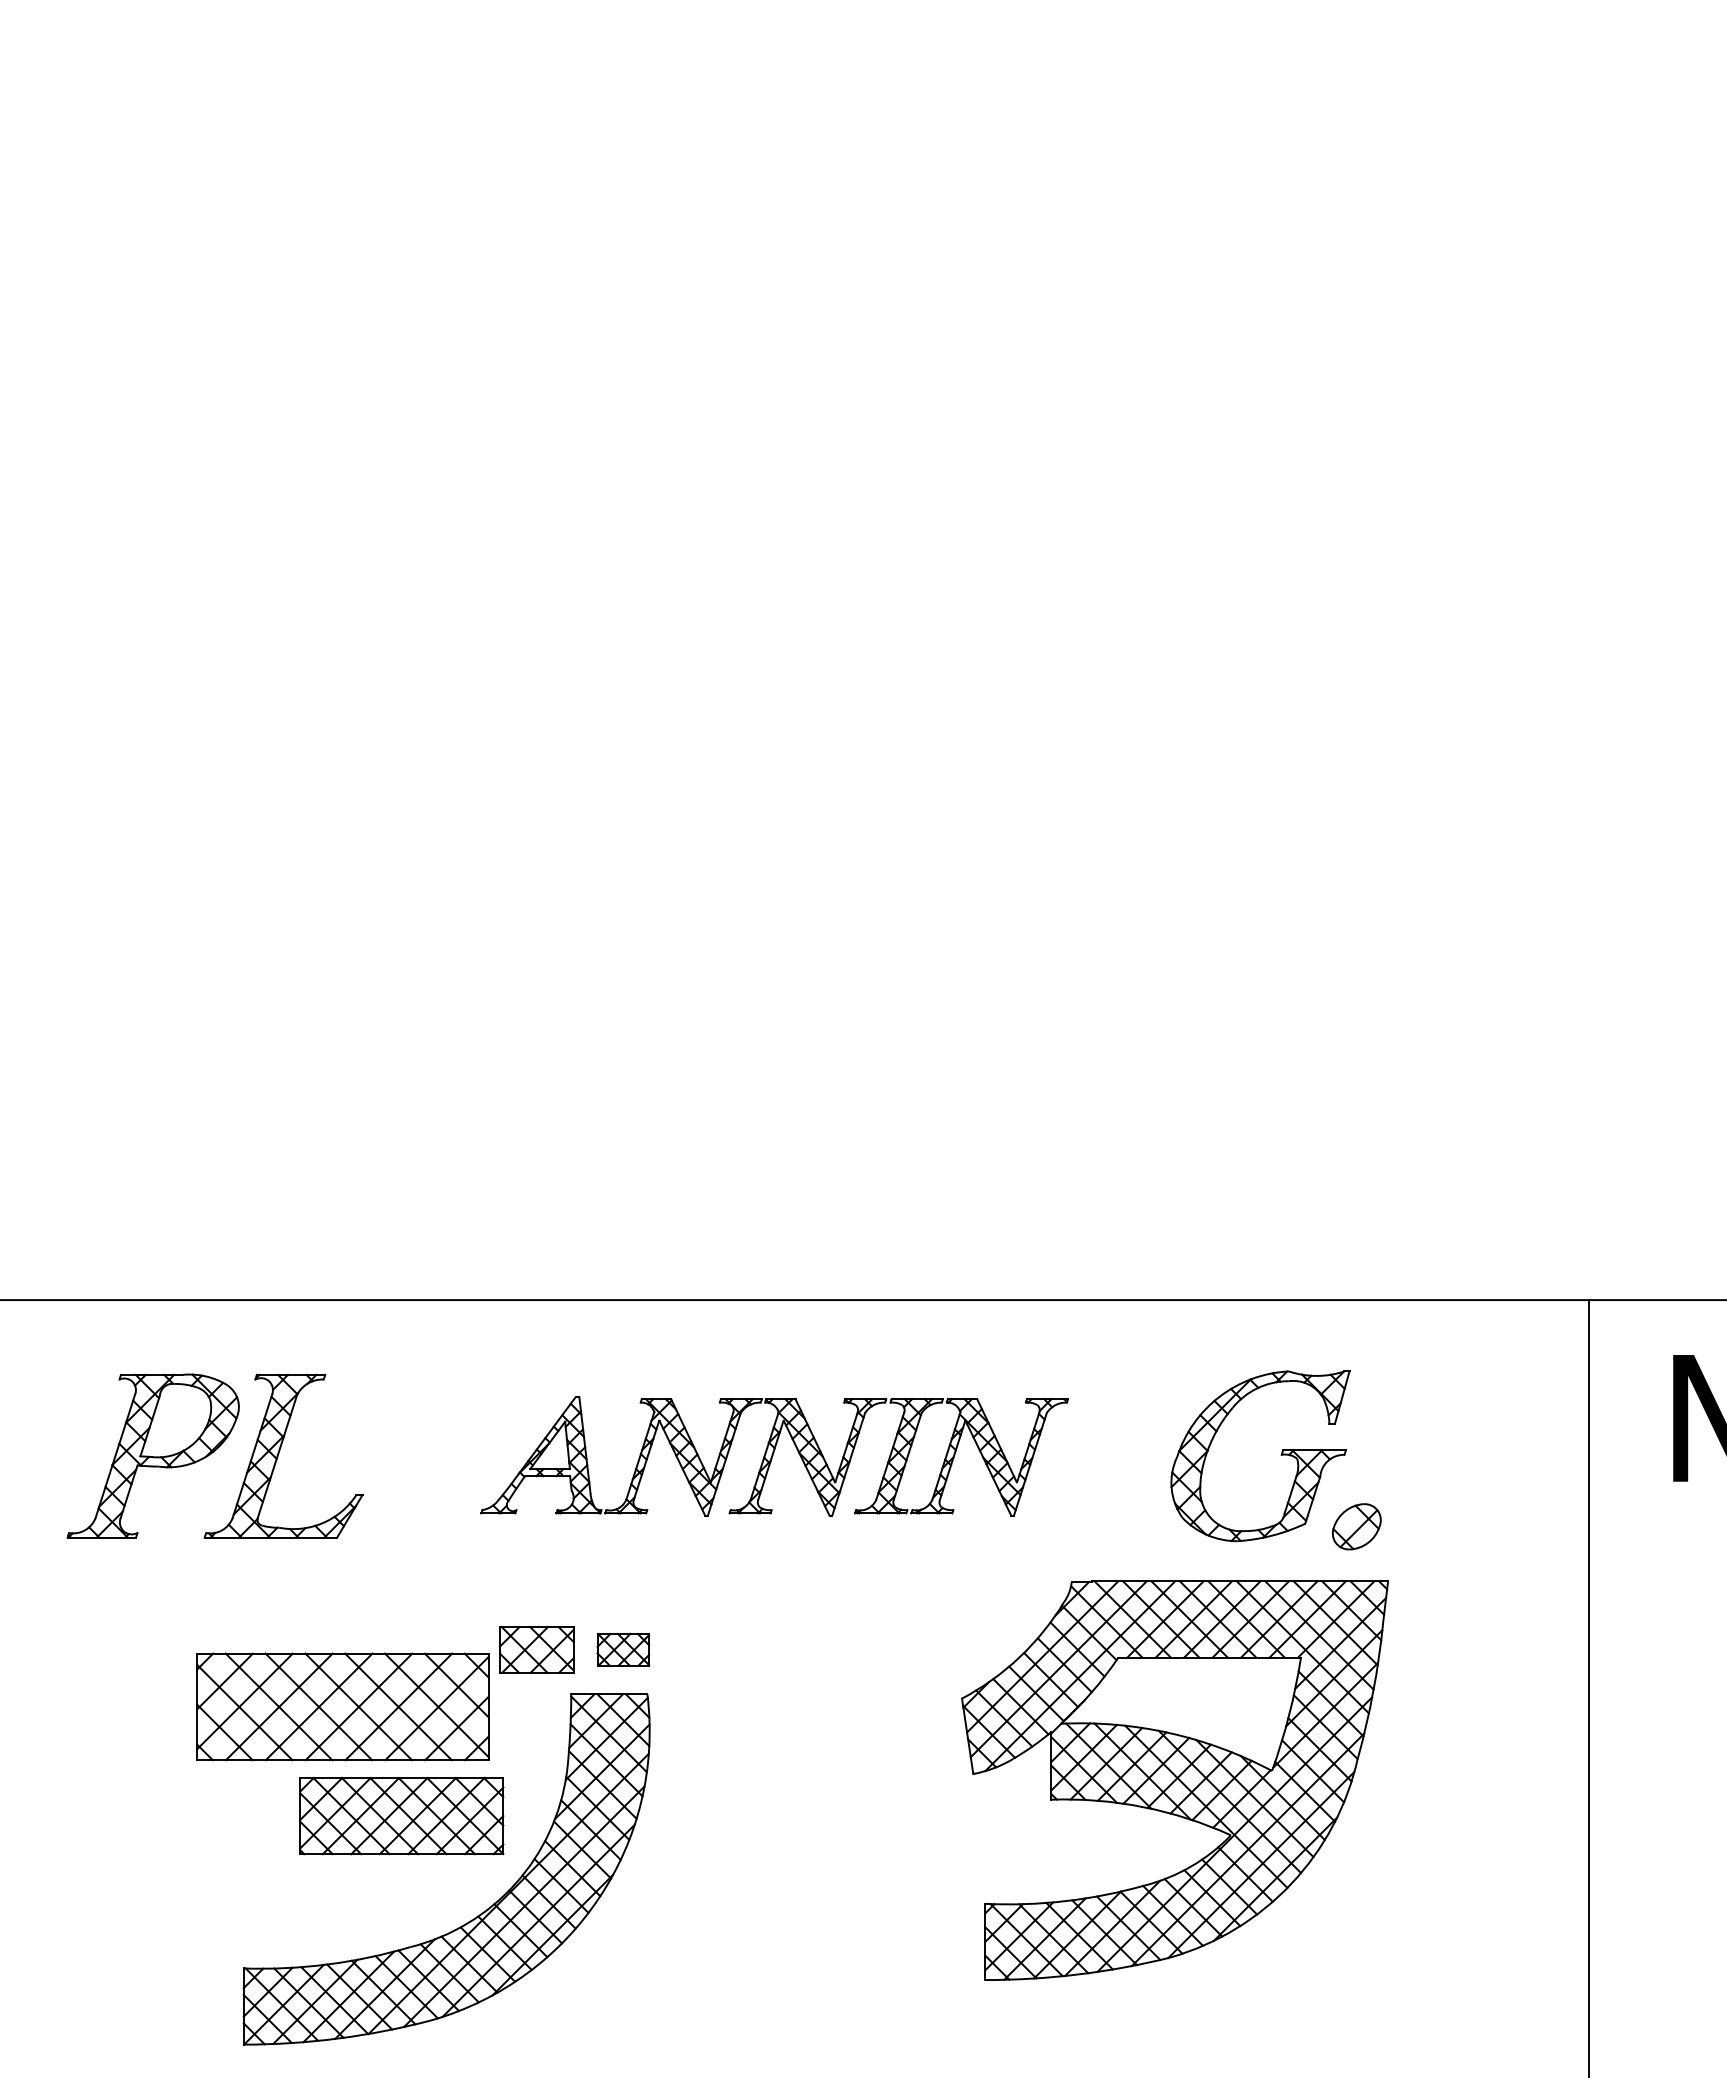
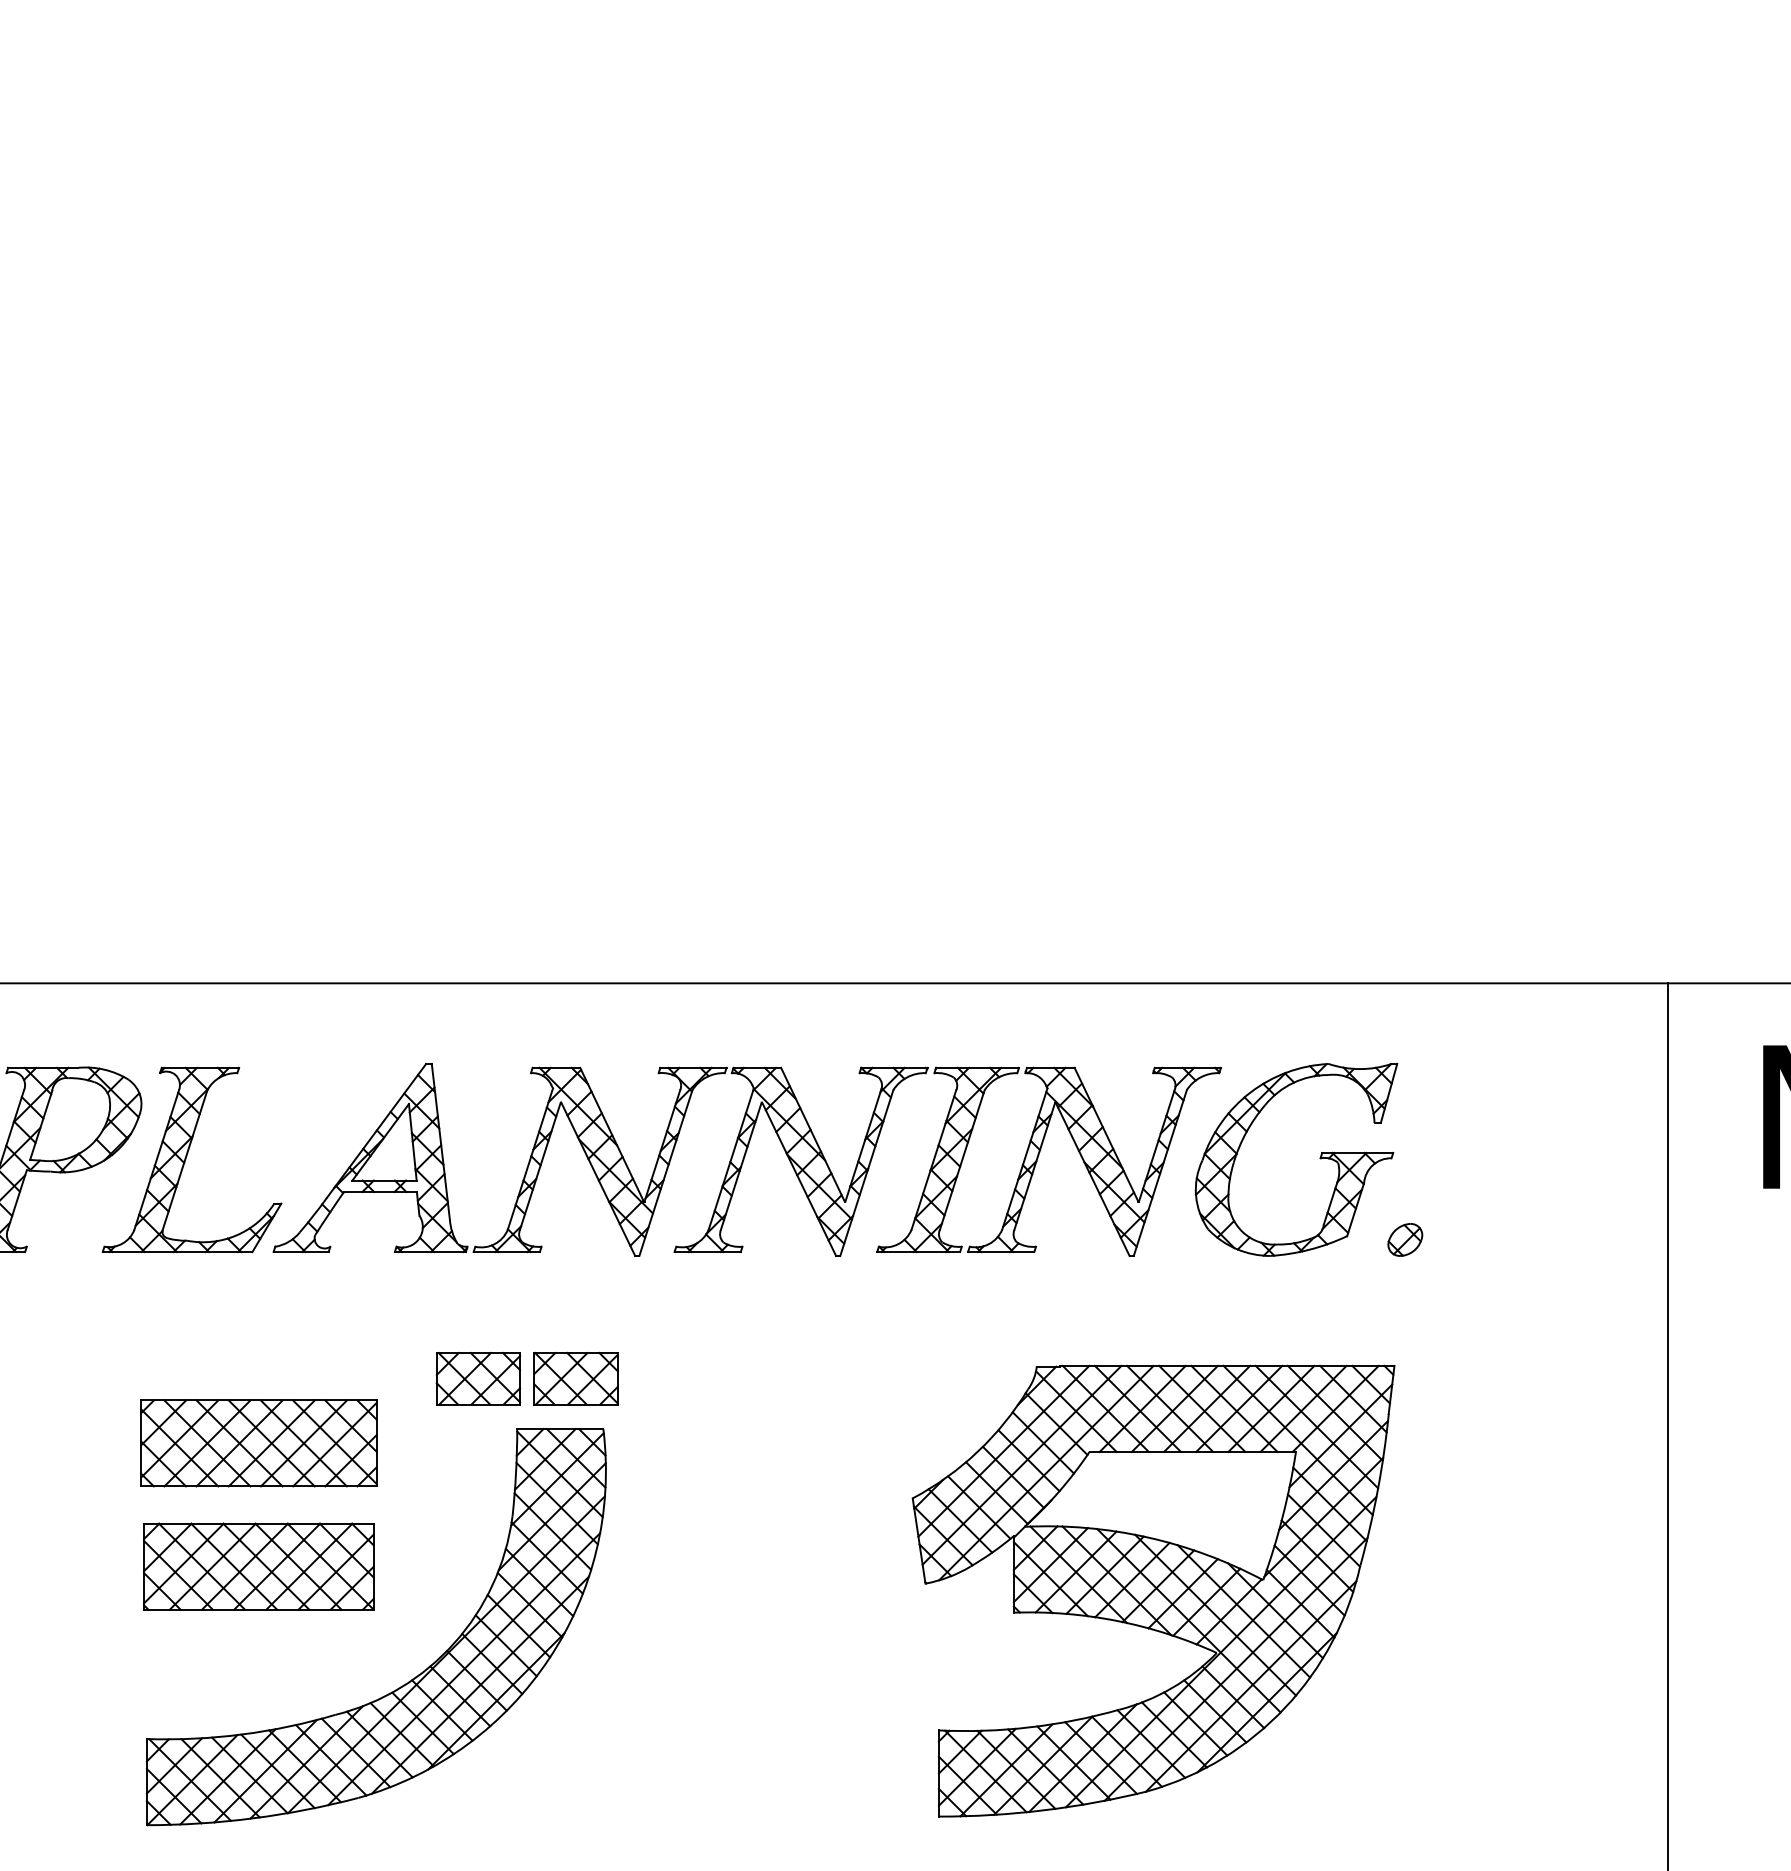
part: (774, 1456) -> (747, 1160), size x1.43
part: (1356, 1527) -> (1405, 1240), size x0.62
part: (623, 1649) -> (576, 1378), size x1.43
part: (342, 1706) -> (258, 1442), size x0.71
part: (1174, 1780) -> (1152, 1590), moved
part: (401, 1815) -> (258, 1566), moved

